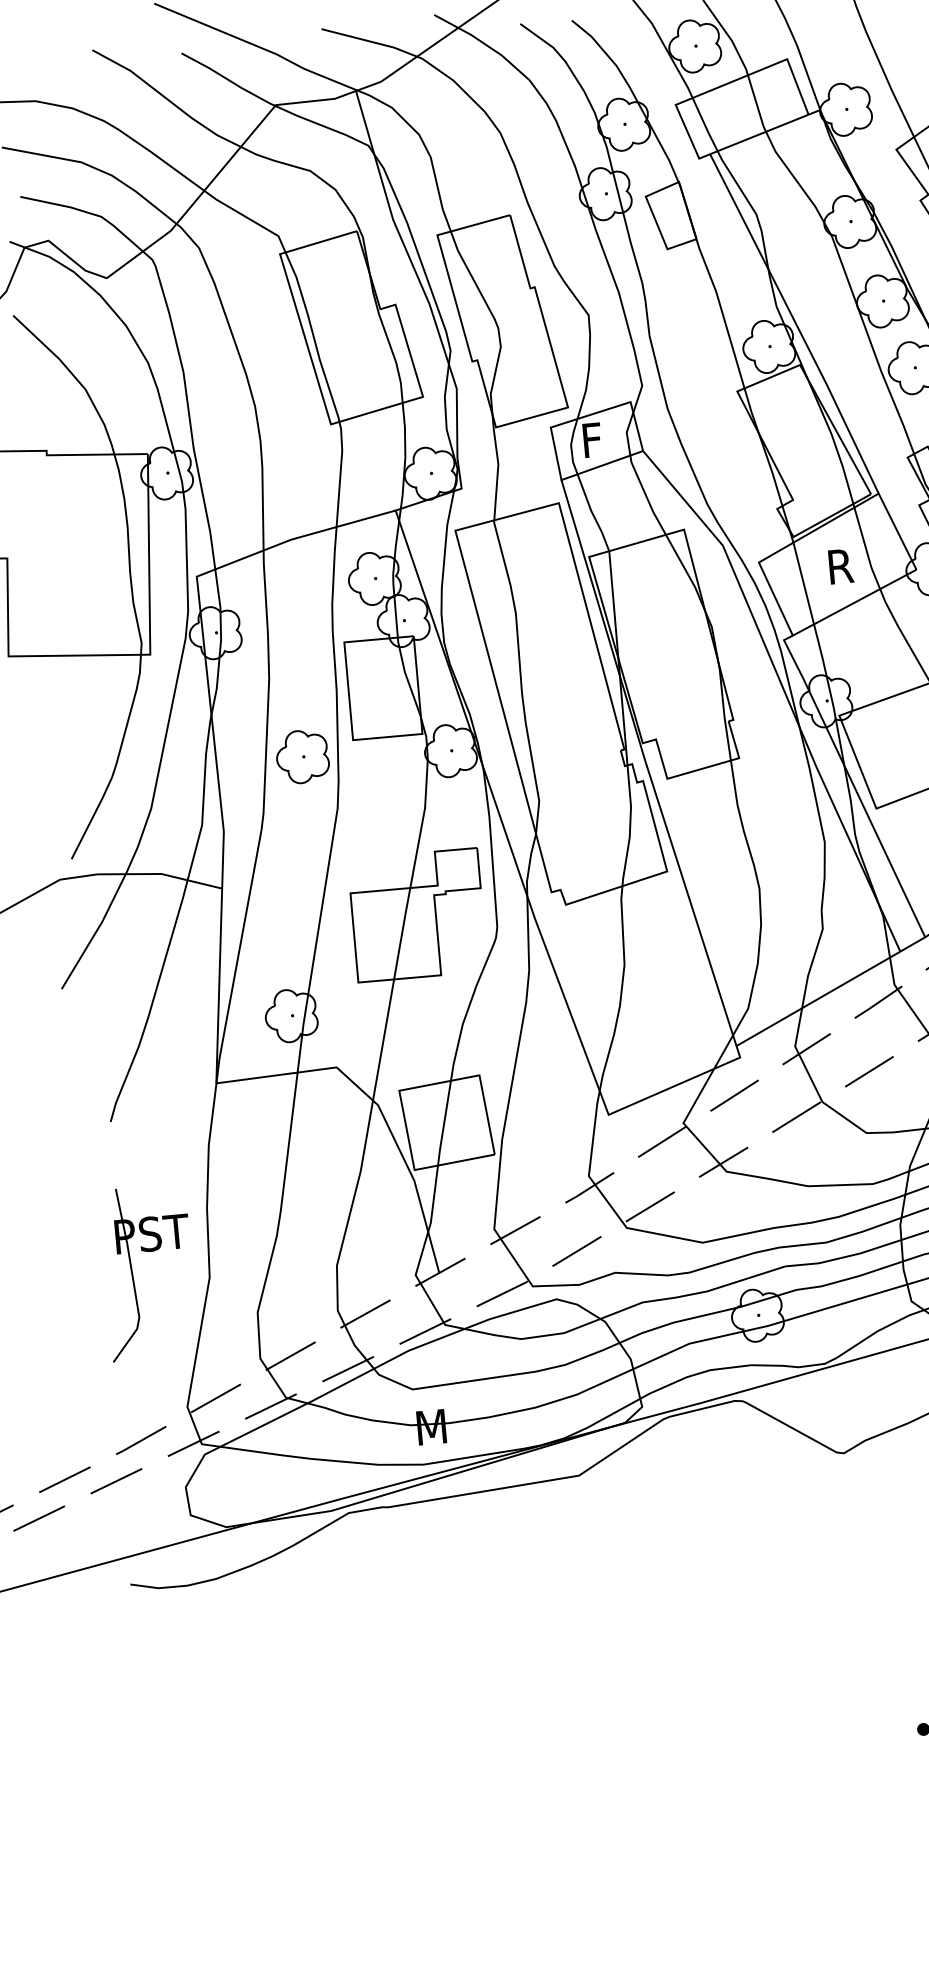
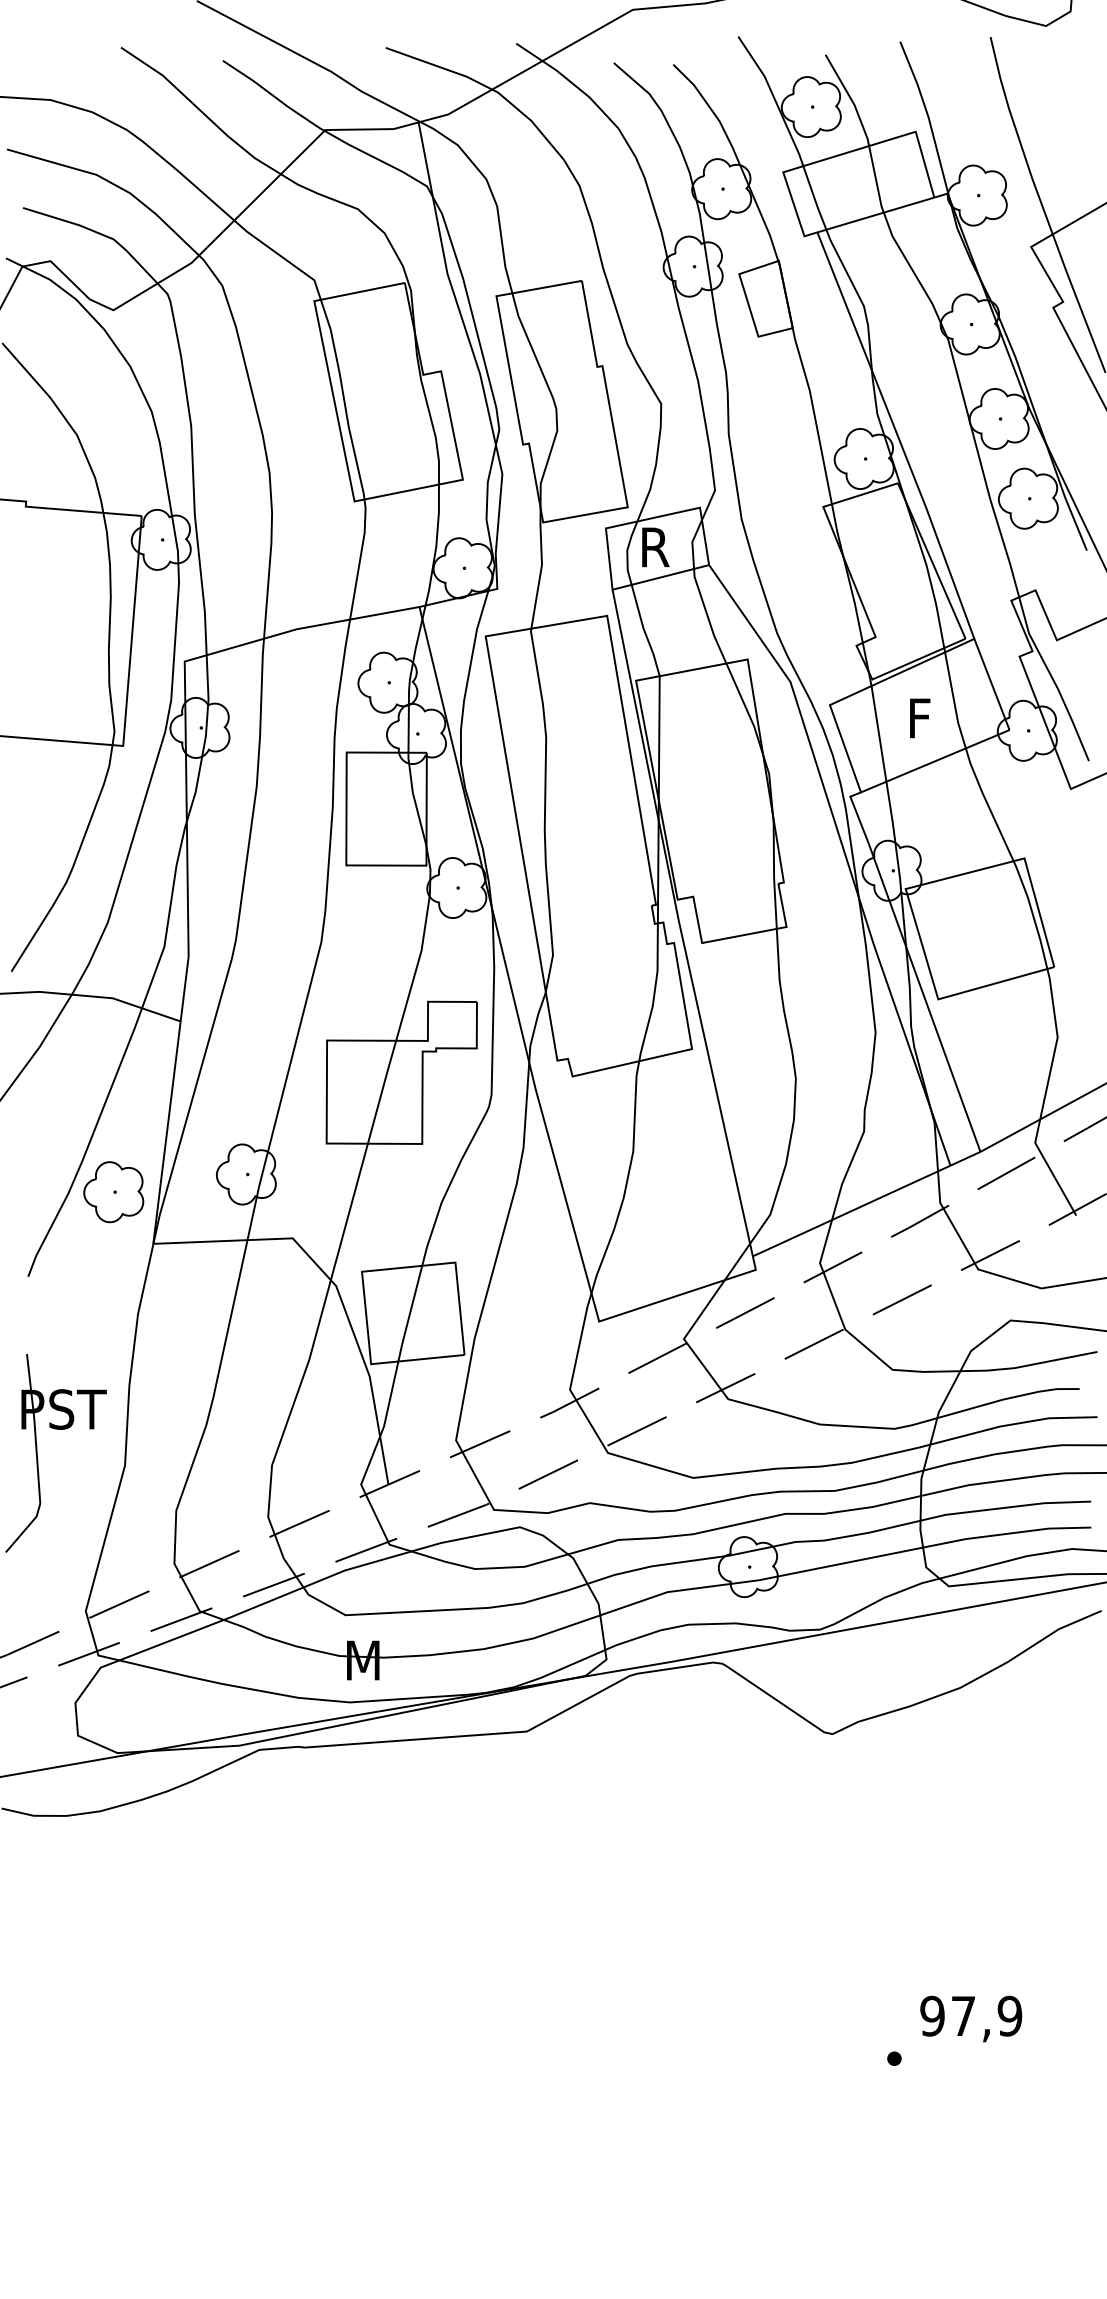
text: (597, 439) -> (658, 547), F -> R
text: (842, 566) -> (925, 718), R -> F
part: (302, 757) -> (113, 1192), moved

